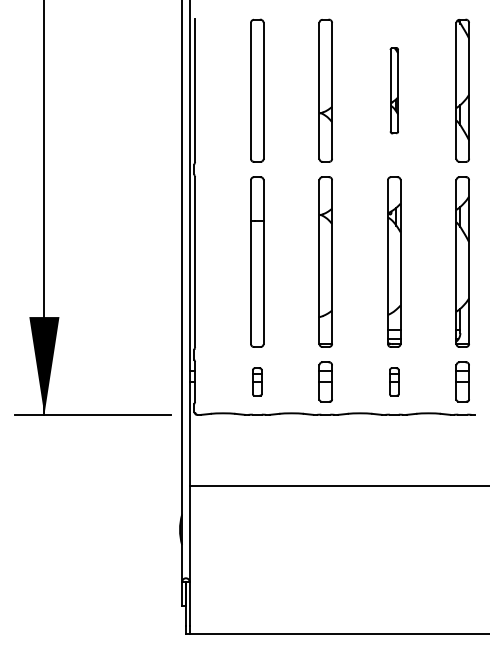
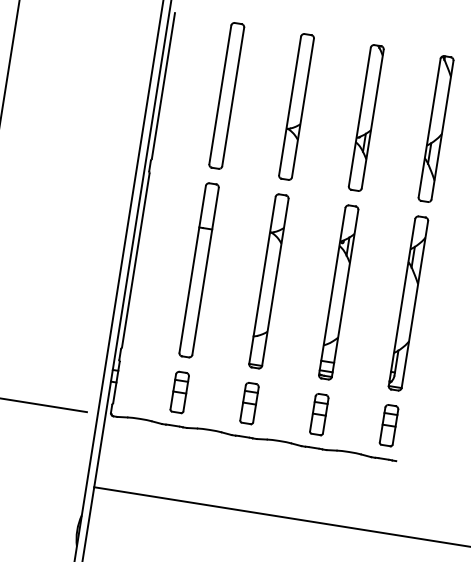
part: (394, 90) -> (366, 117), size x1.67
part: (257, 381) -> (180, 392), size x1.43
part: (394, 381) -> (319, 414), size x1.43

